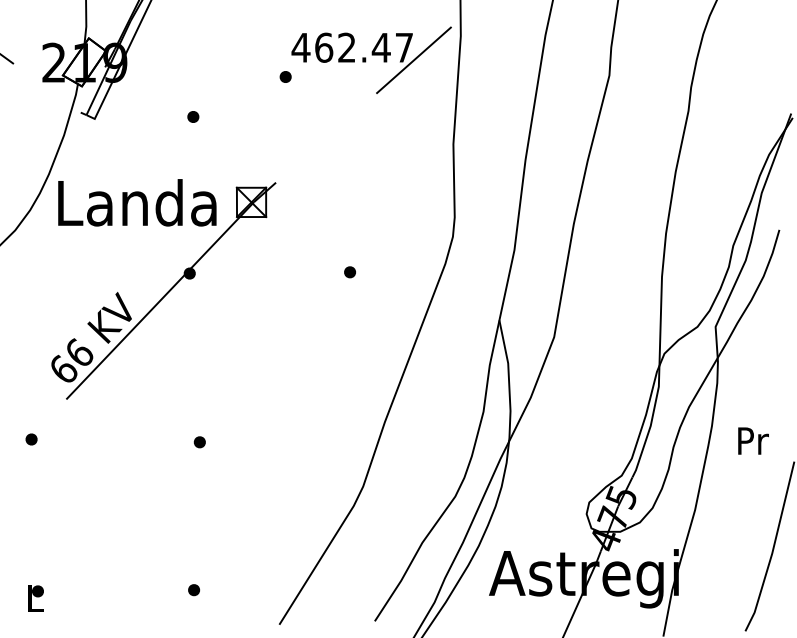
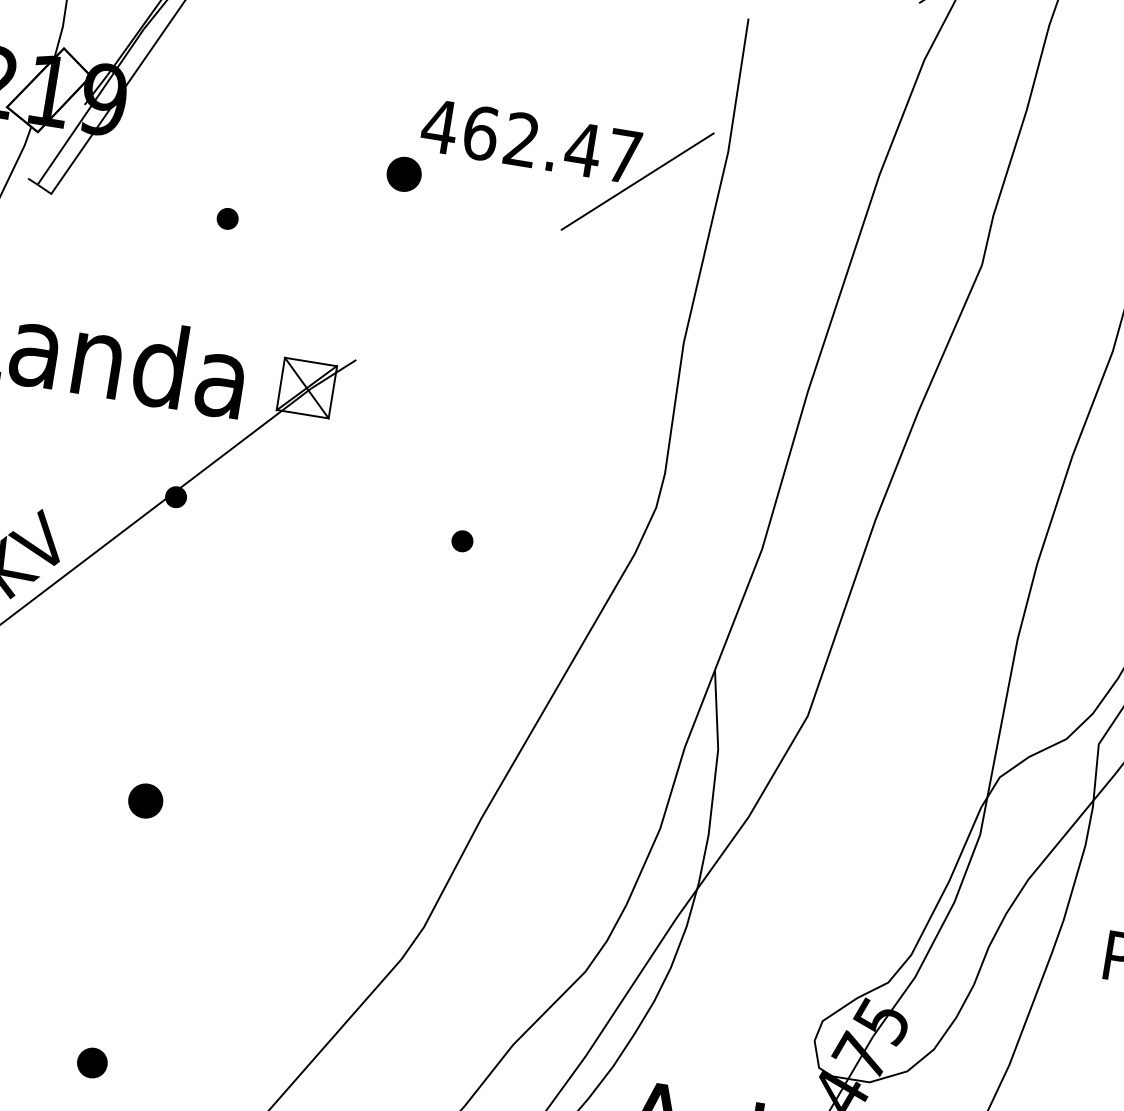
part: (285, 76) -> (403, 173), size x1.6
part: (199, 442) -> (144, 801), size x1.6
part: (193, 590) -> (91, 1063), size x1.4

